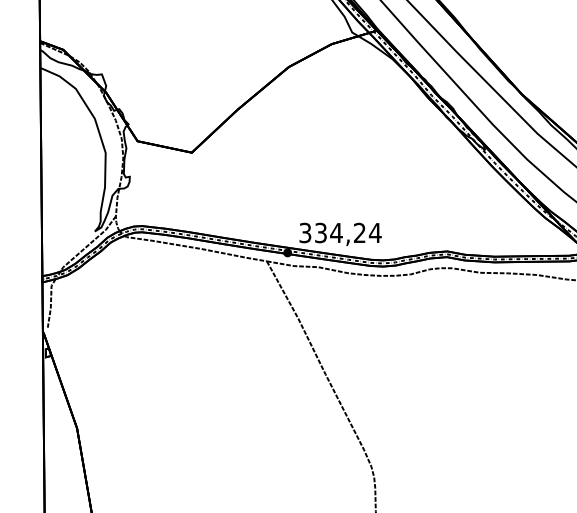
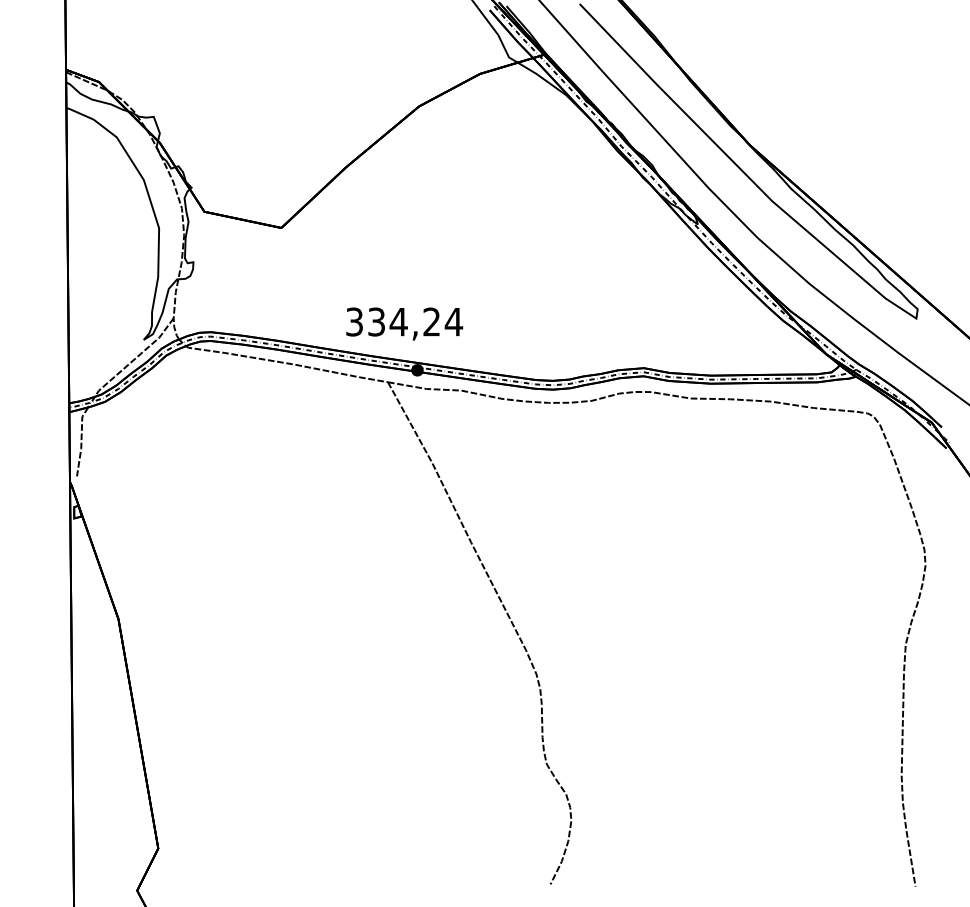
text: (340, 234) -> (404, 323), moved

